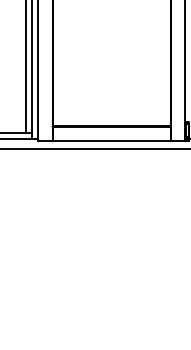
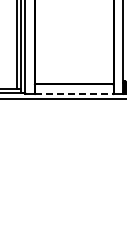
line: (112, 140) -> (74, 93), solid -> dashed

